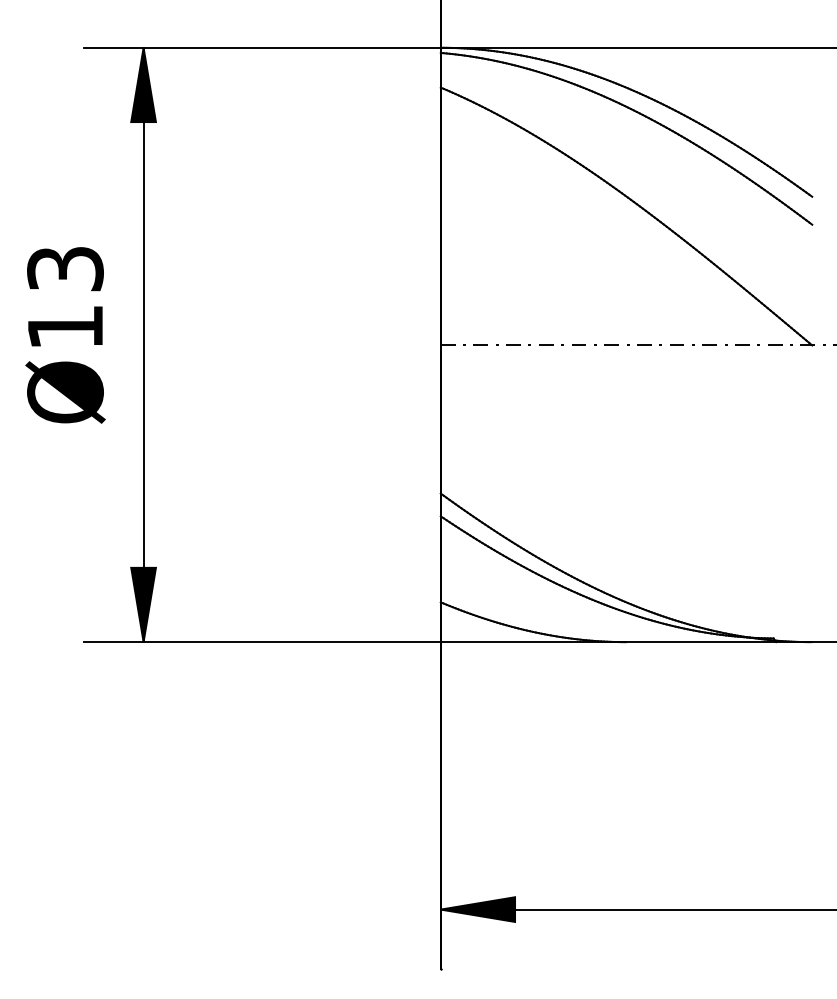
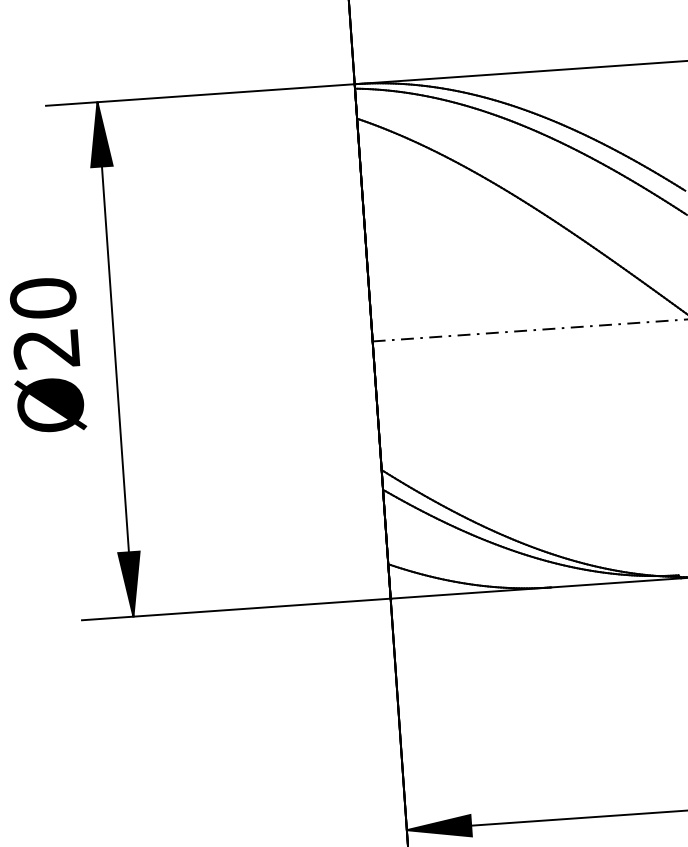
text: (65, 297) -> (44, 323), Ø13 -> Ø20

